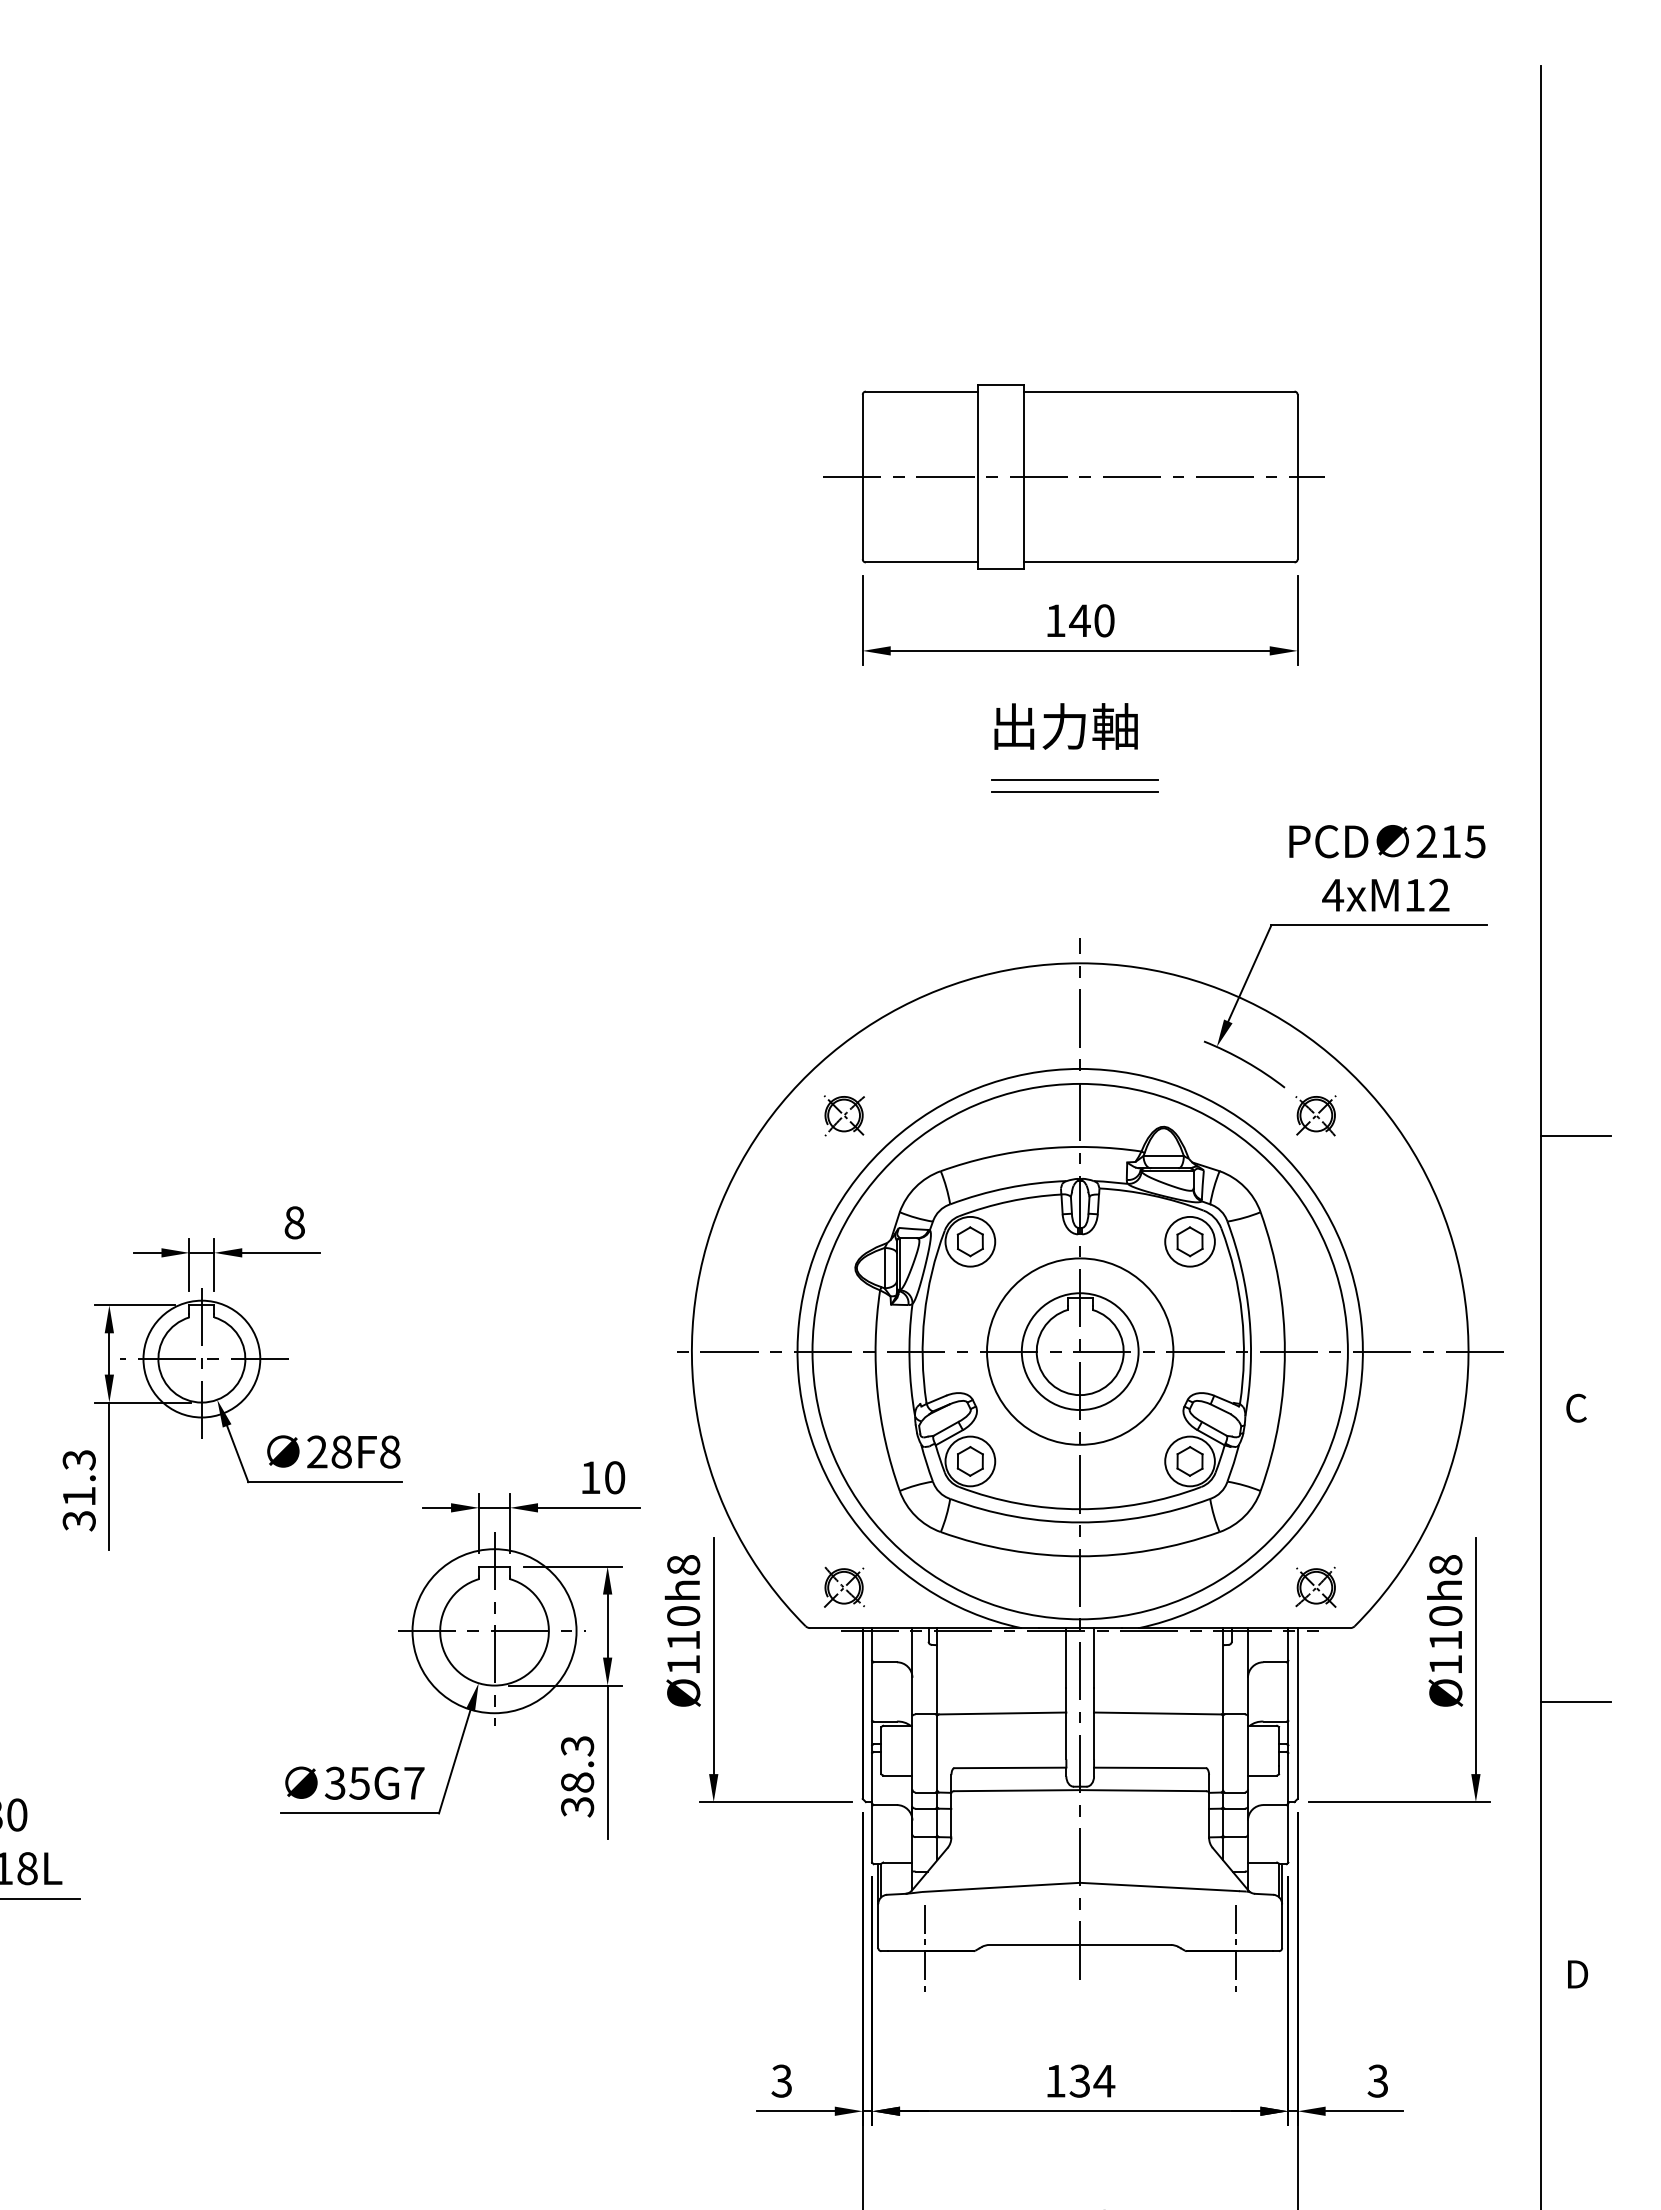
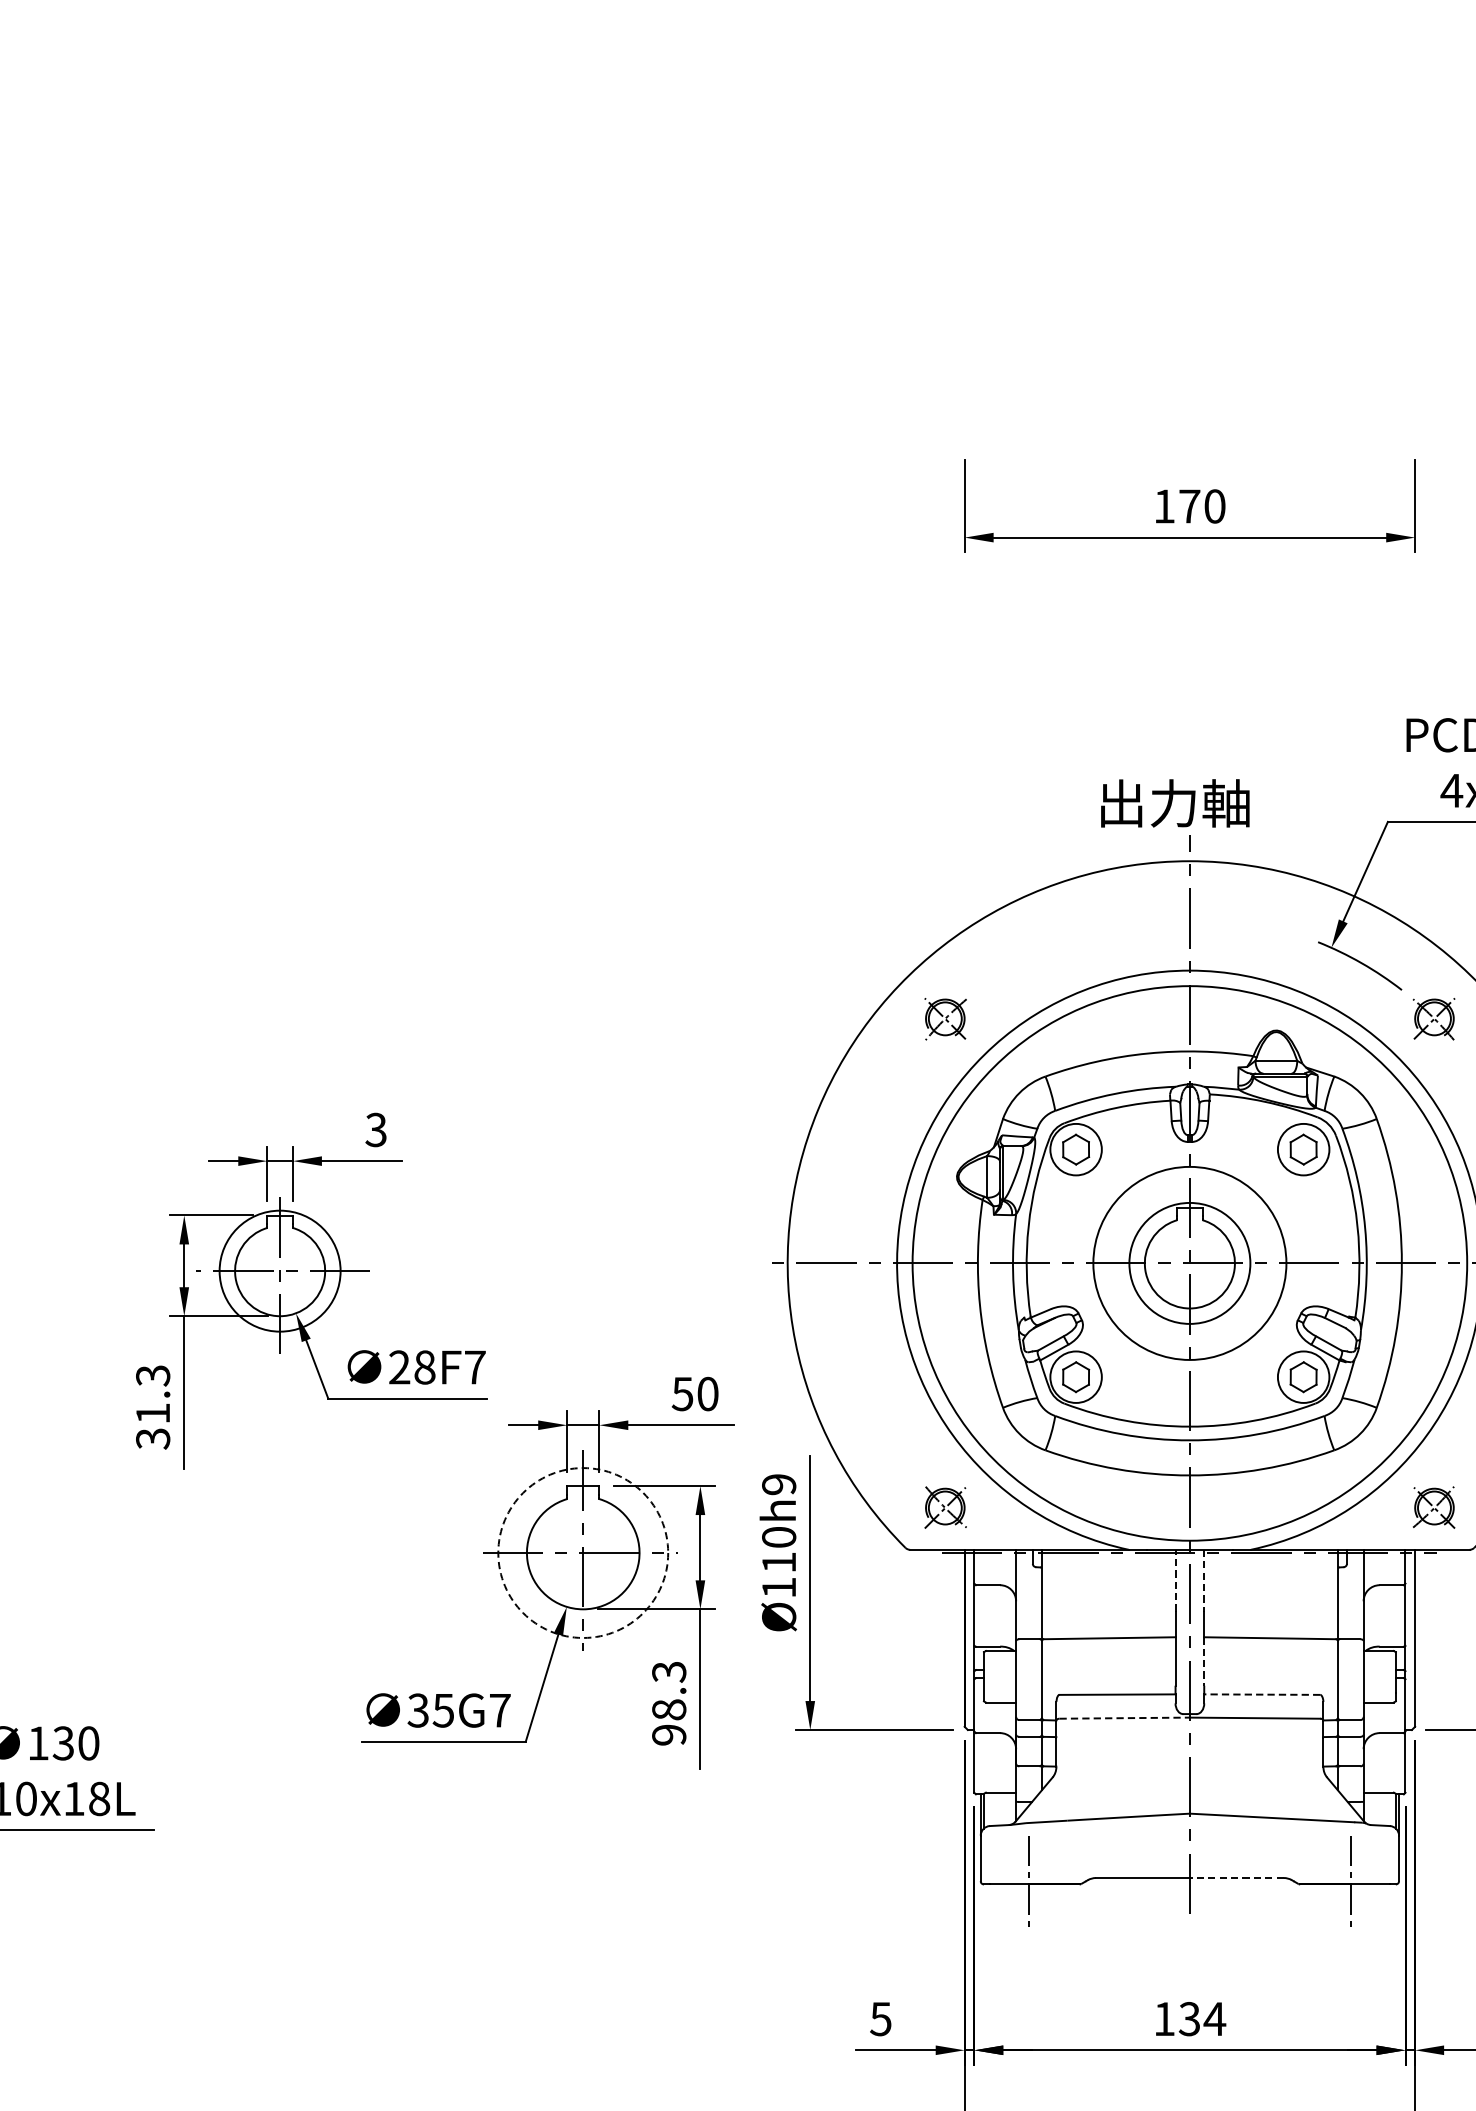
part: (1073, 476) -> (1182, 356), removed
text: (1079, 620) -> (1189, 506), 140 -> 170
text: (1065, 726) -> (1174, 803), moved
line: (1074, 779) -> (1183, 670), removed
line: (1074, 792) -> (1183, 684), removed
text: (294, 1222) -> (376, 1129), 8 -> 3
text: (390, 1451) -> (475, 1366), 28F8 -> 28F7
text: (590, 1477) -> (682, 1393), 10 -> 50
text: (683, 1565) -> (778, 1484), Ø110h8 -> Ø110h9
circle: (494, 1631) -> (583, 1553), solid -> dashed
line: (1066, 1657) -> (1175, 1580), solid -> dashed
line: (1094, 1657) -> (1204, 1580), solid -> dashed
line: (1094, 1736) -> (1204, 1662), solid -> dashed
line: (1149, 1767) -> (1261, 1694), solid -> dashed
line: (1017, 1790) -> (1124, 1718), solid -> dashed
text: (577, 1807) -> (669, 1735), 38.3 -> 98.3
line: (1125, 1944) -> (1236, 1877), solid -> dashed
text: (781, 2080) -> (880, 2018), 3 -> 5

